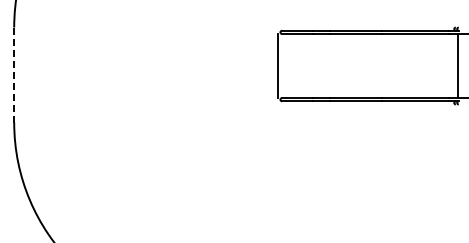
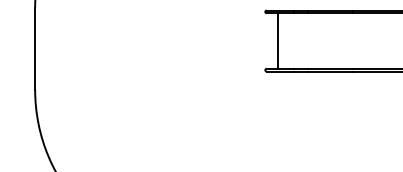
line: (277, 65) -> (277, 40), moved
line: (14, 74) -> (35, 48), dashed -> solid

